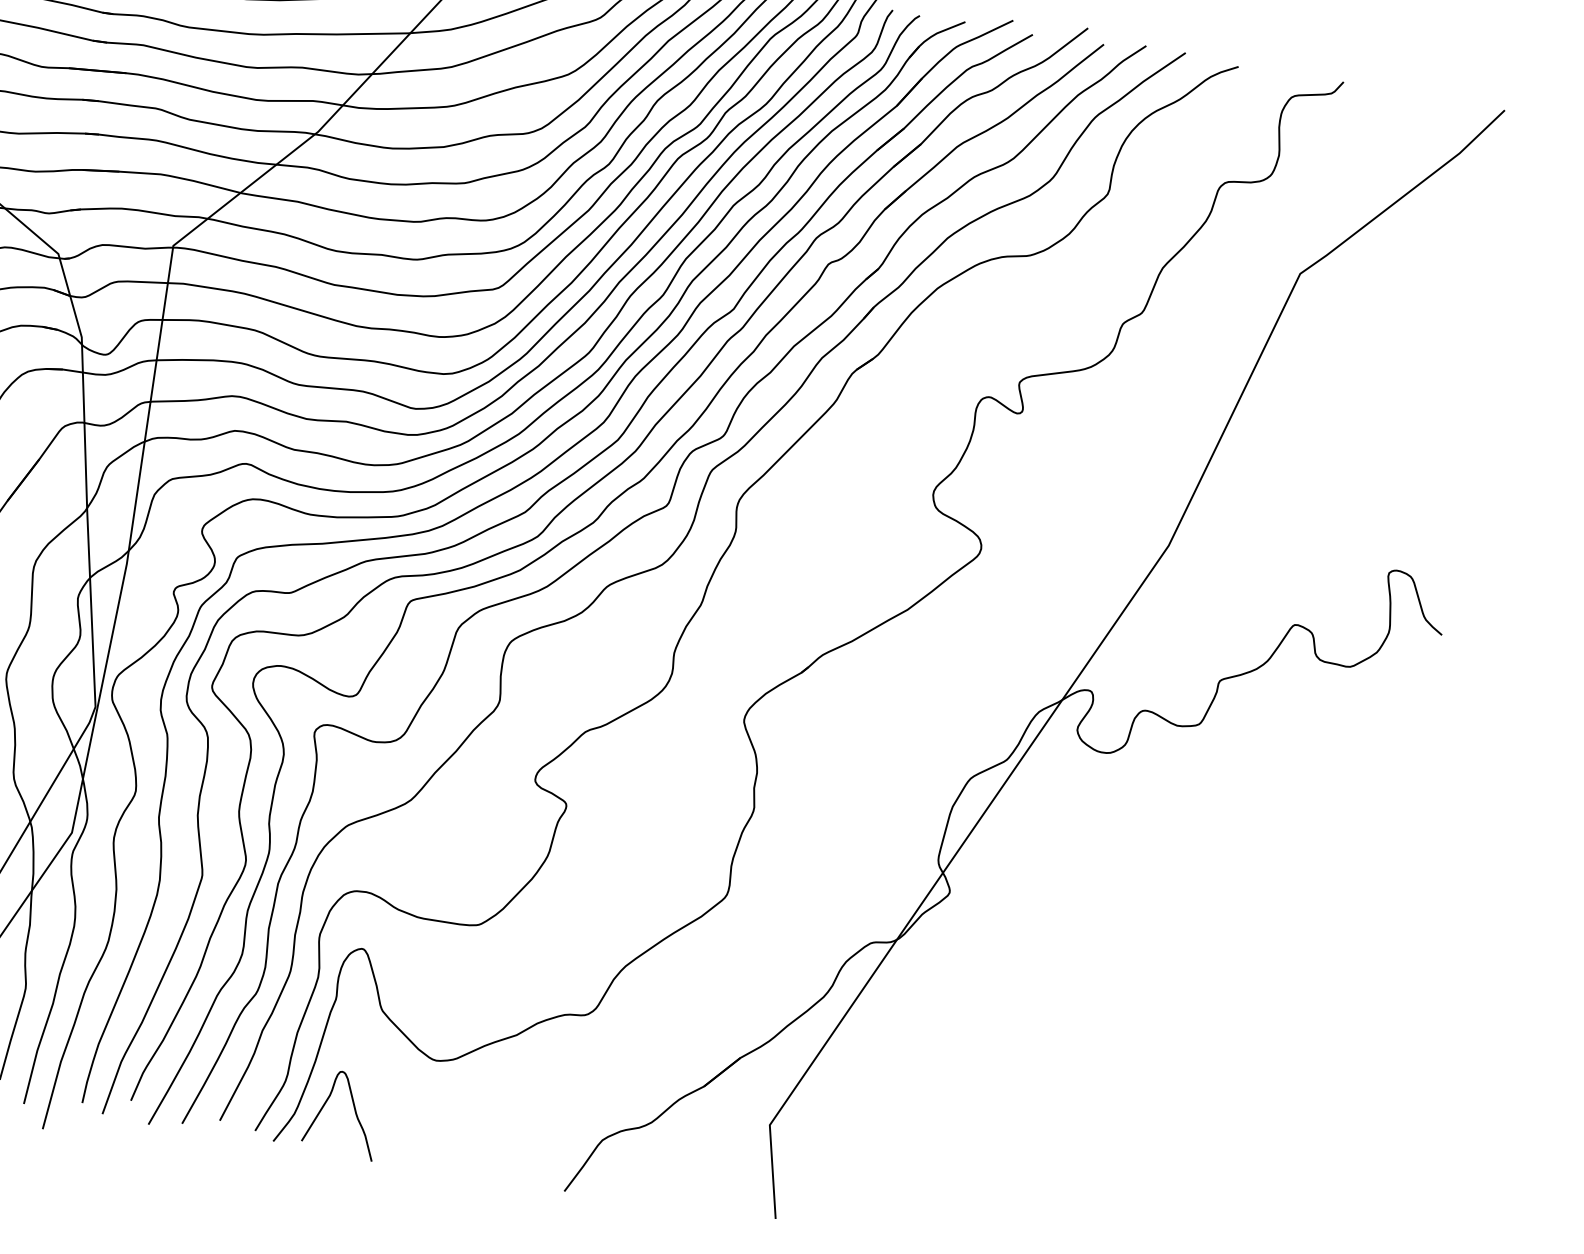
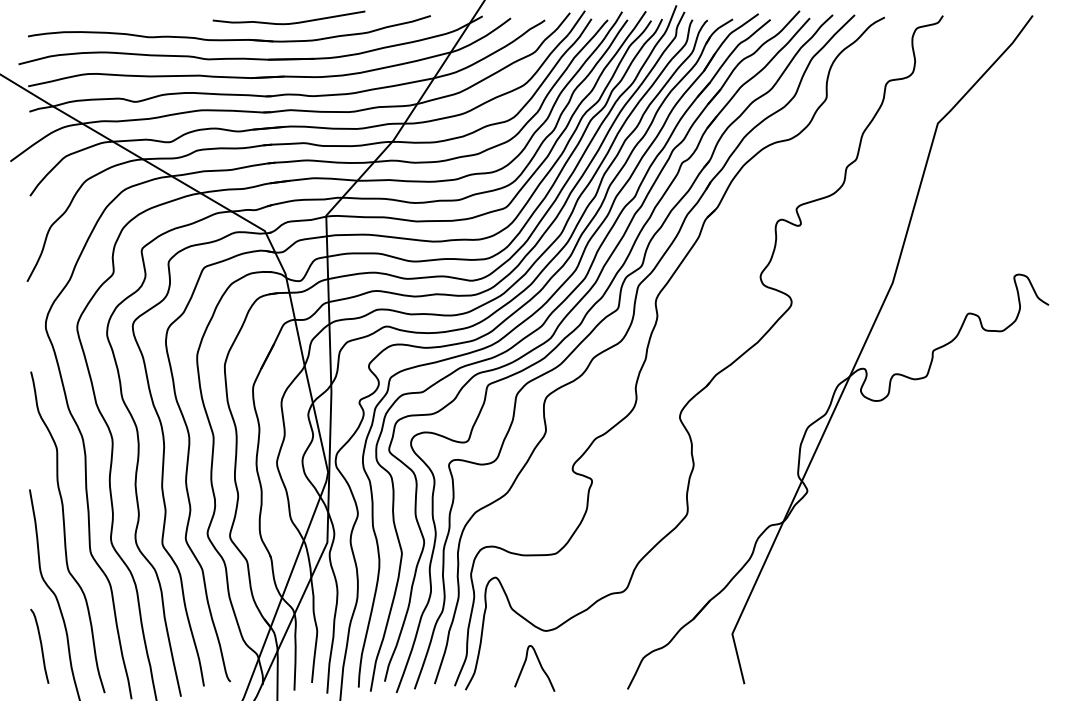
curve: (353, 1113) -> (540, 667), moved

